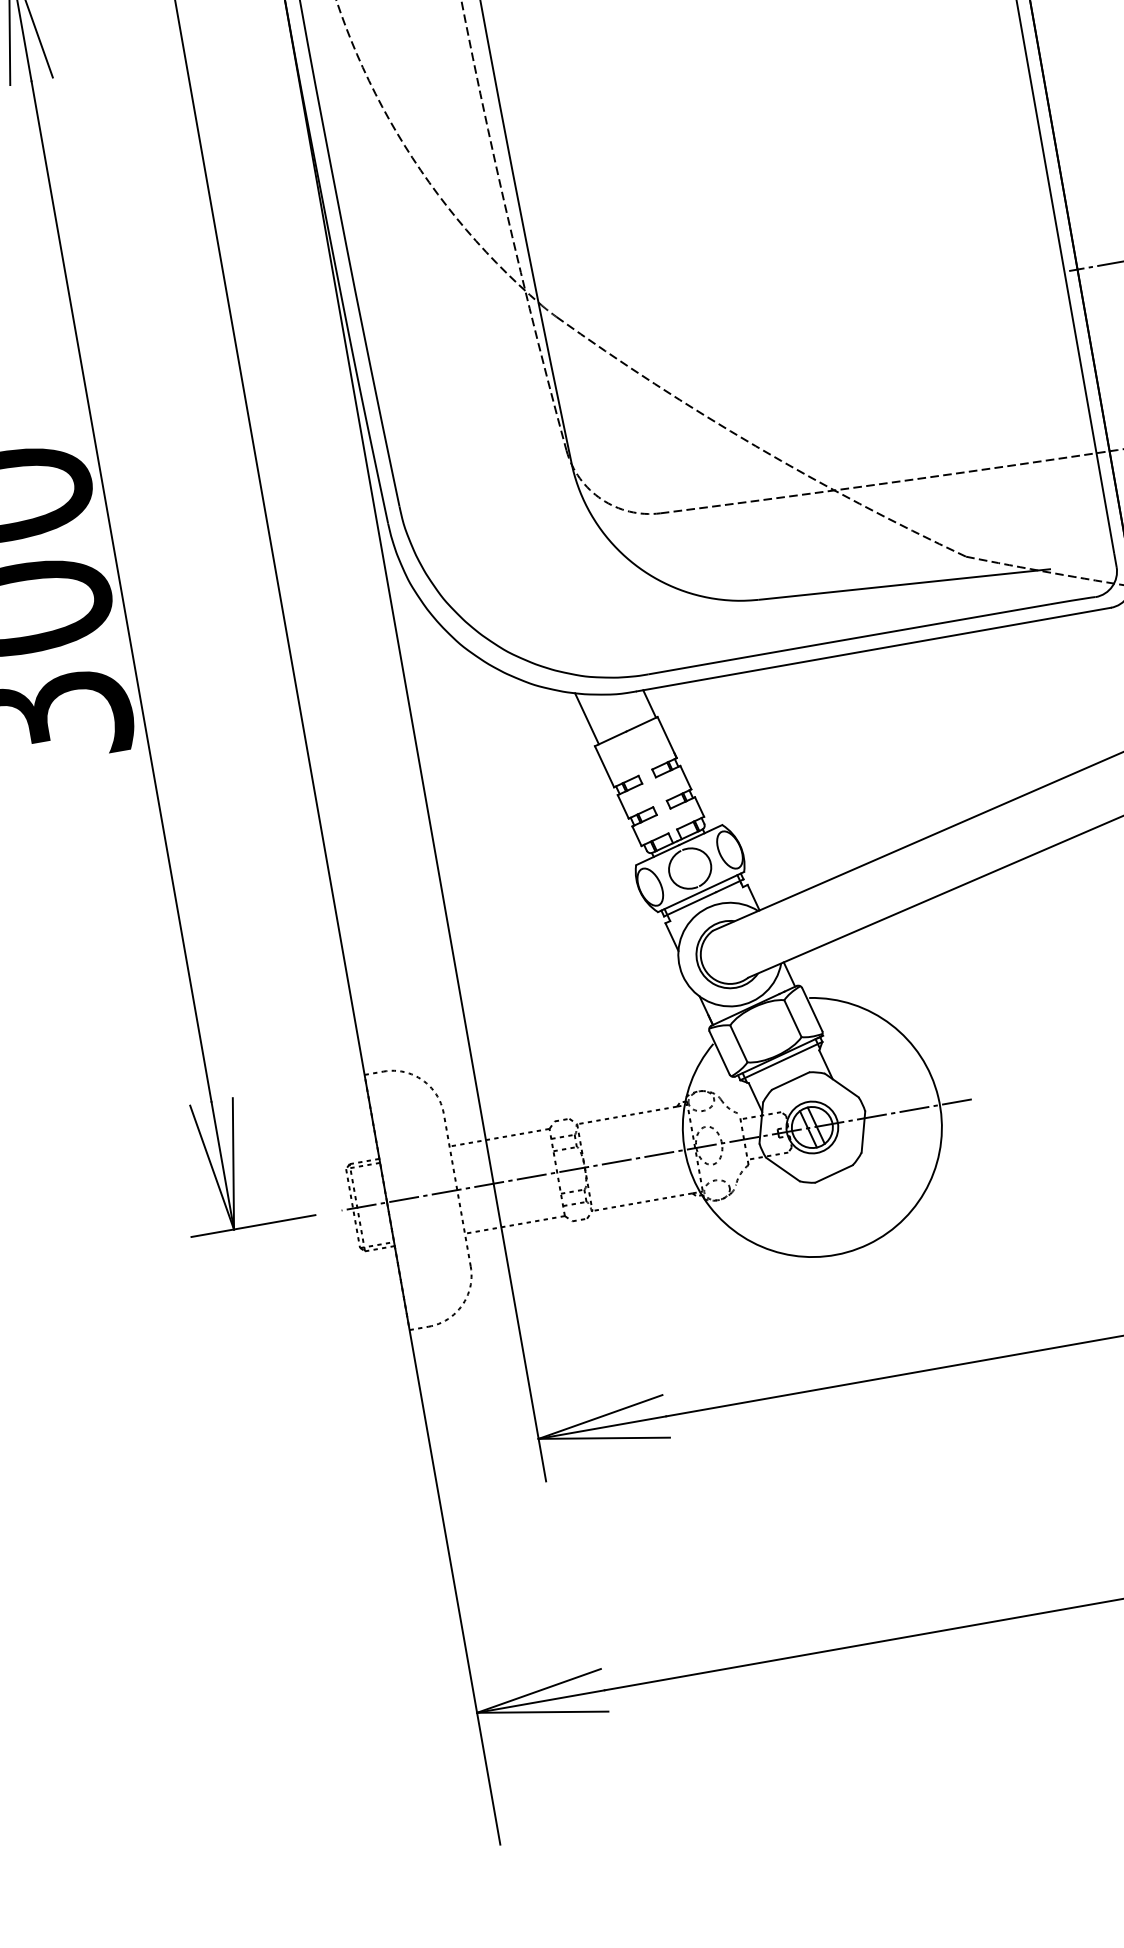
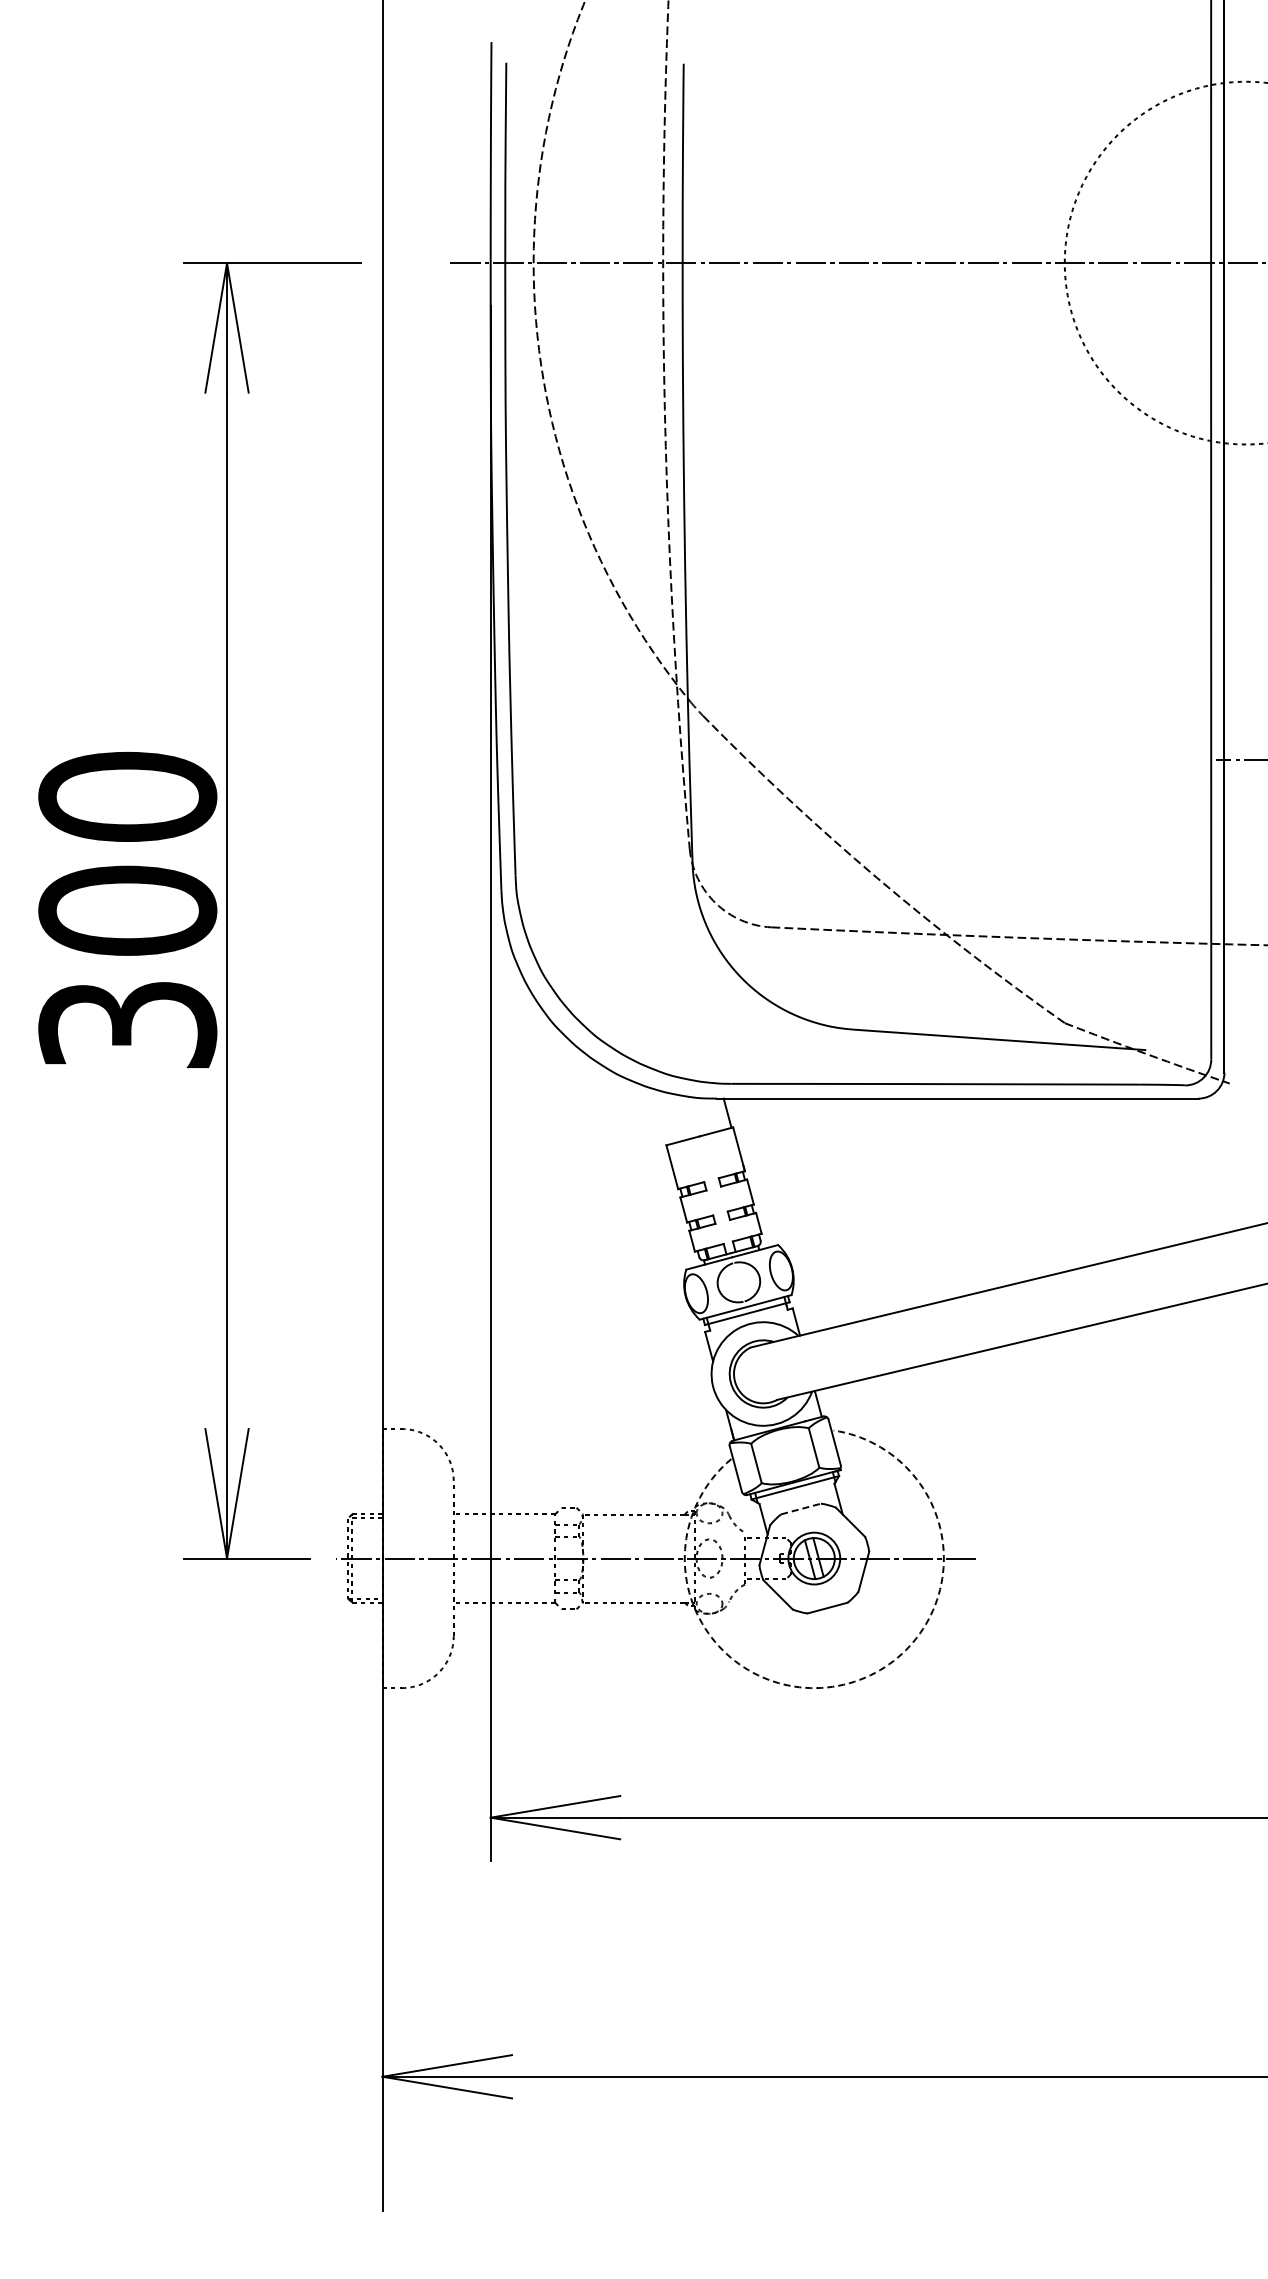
line: (587, 718) -> (663, 1116), removed
line: (791, 1081) -> (801, 1509), solid -> dashed
arc: (868, 1244) -> (849, 1683), solid -> dashed

